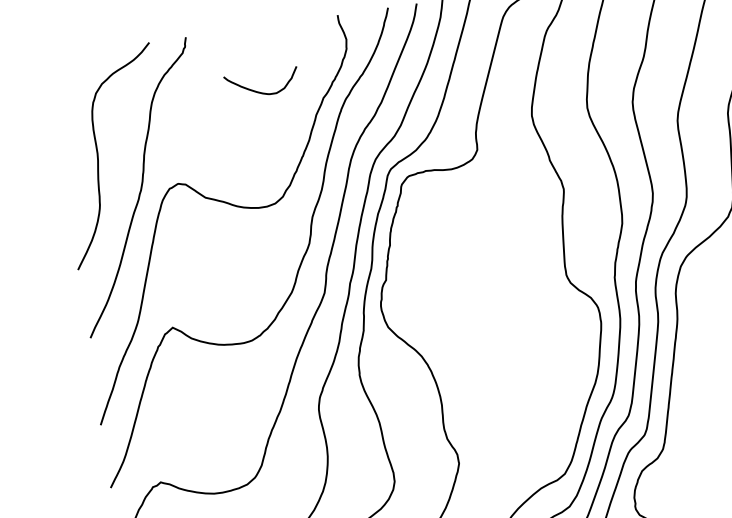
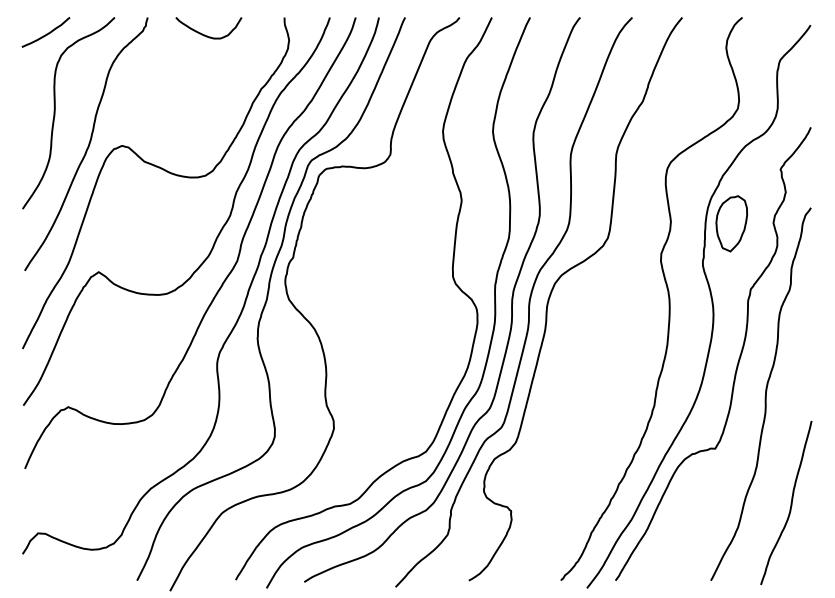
curve: (76, 71) -> (46, 33), added
curve: (259, 91) -> (205, 34), moved

